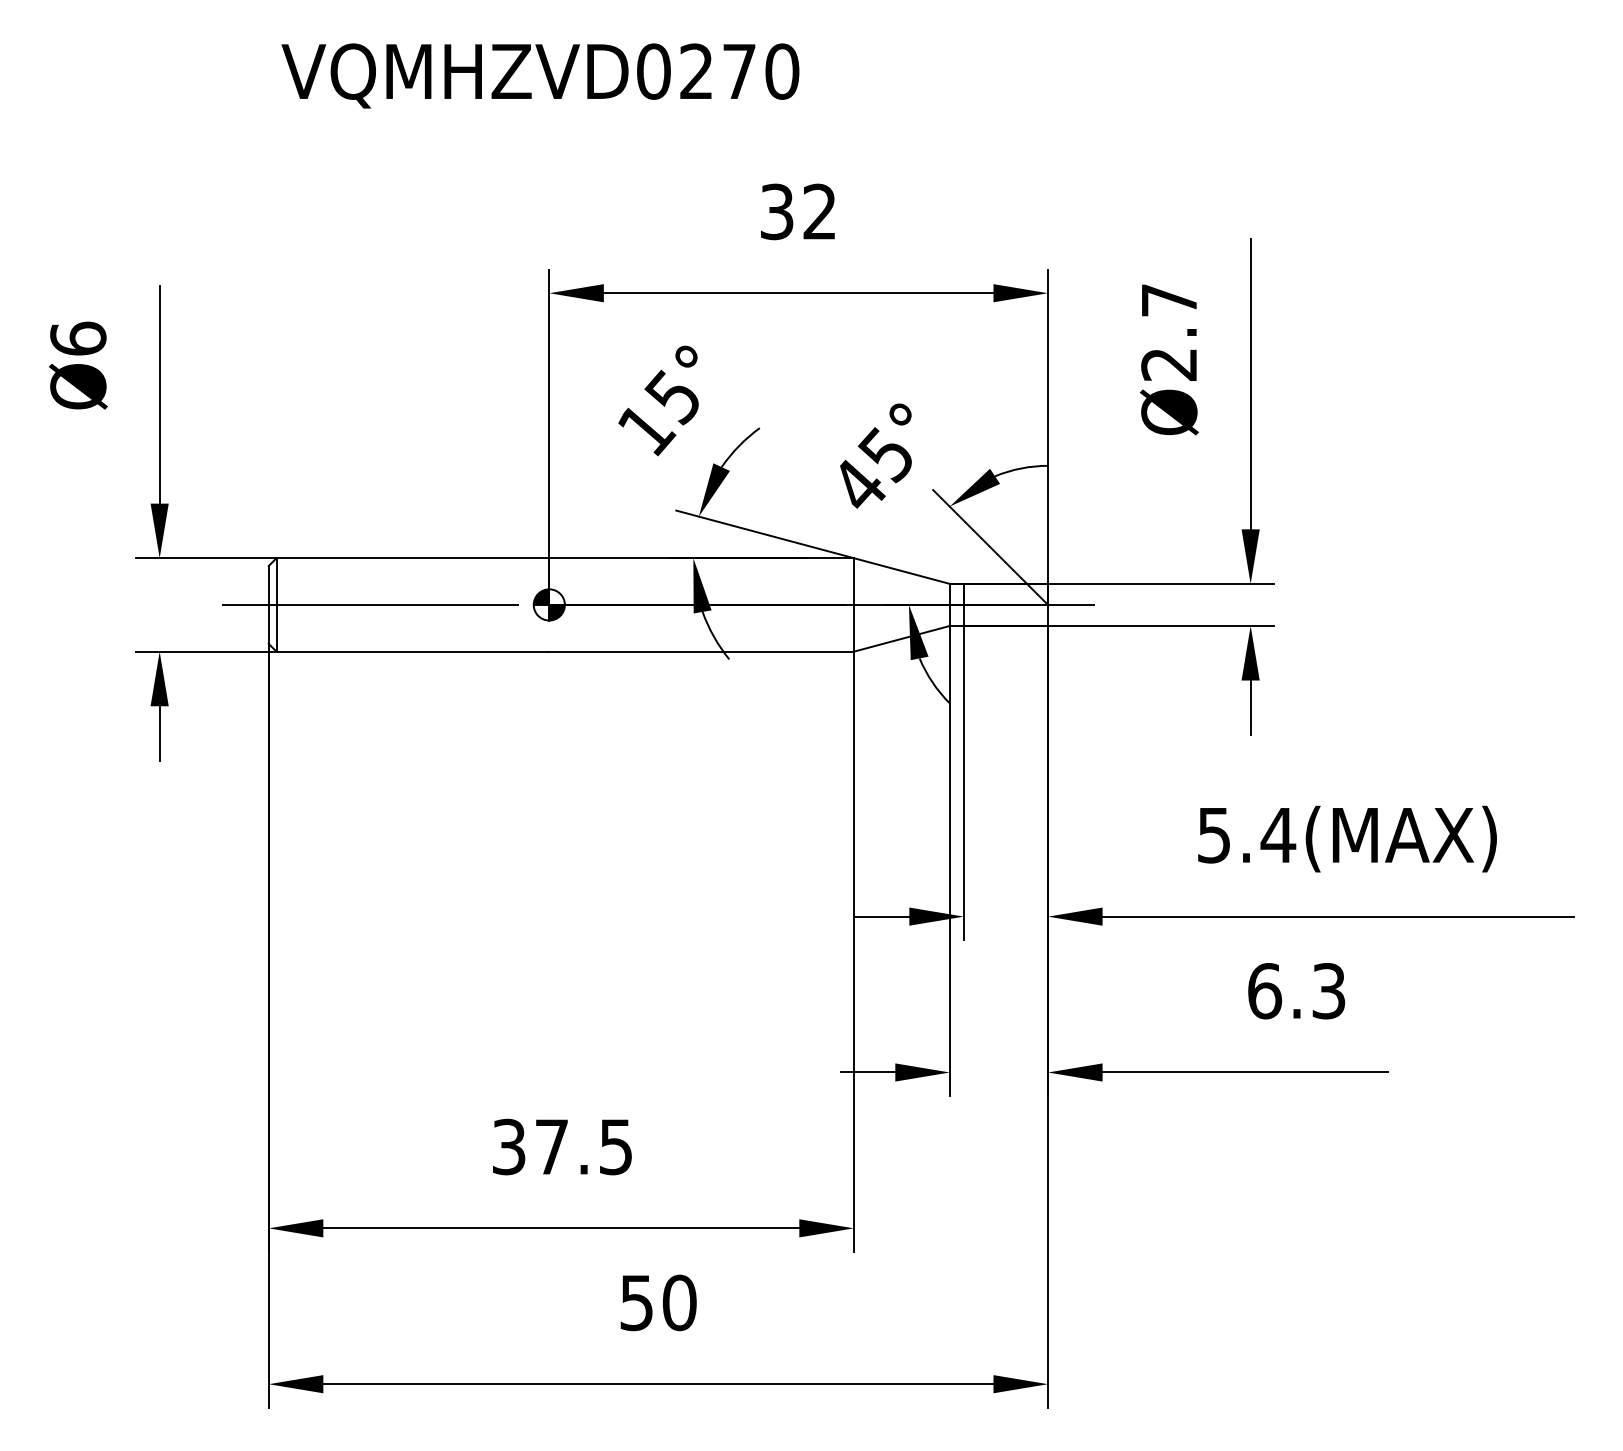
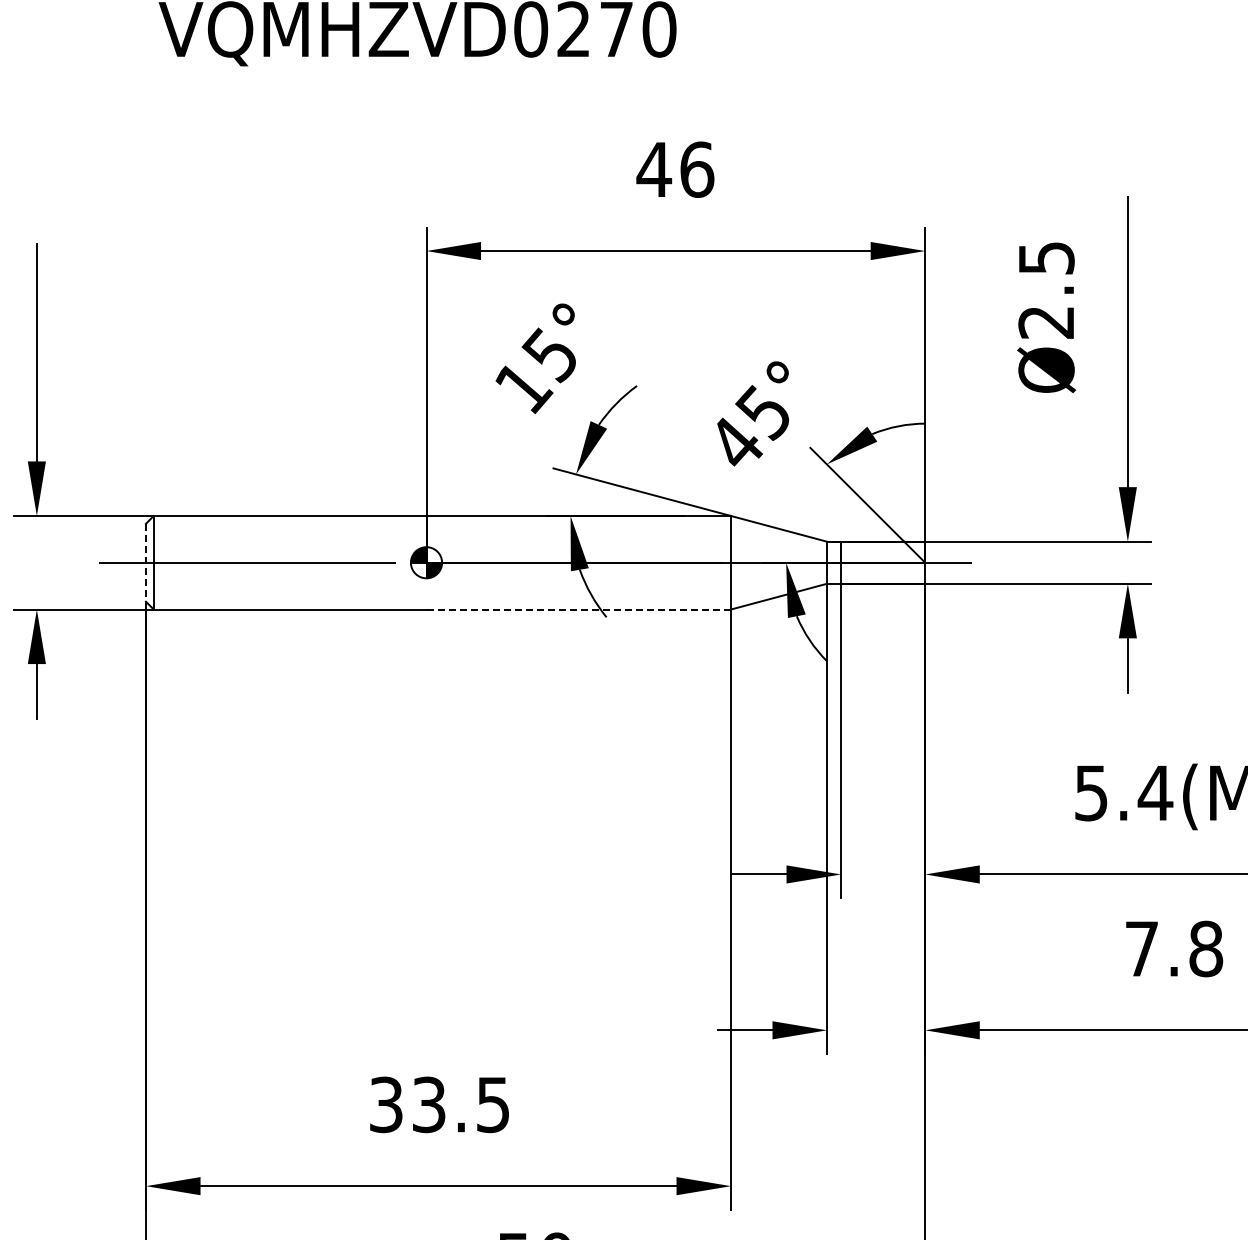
text: (798, 211) -> (675, 169), 32 -> 46
text: (1169, 300) -> (1046, 258), Ø2.7 -> Ø2.5
line: (268, 604) -> (145, 562), solid -> dashed
line: (702, 651) -> (579, 609), solid -> dashed
text: (1296, 991) -> (1173, 949), 6.3 -> 7.8
text: (551, 1146) -> (428, 1104), 37.5 -> 33.5

